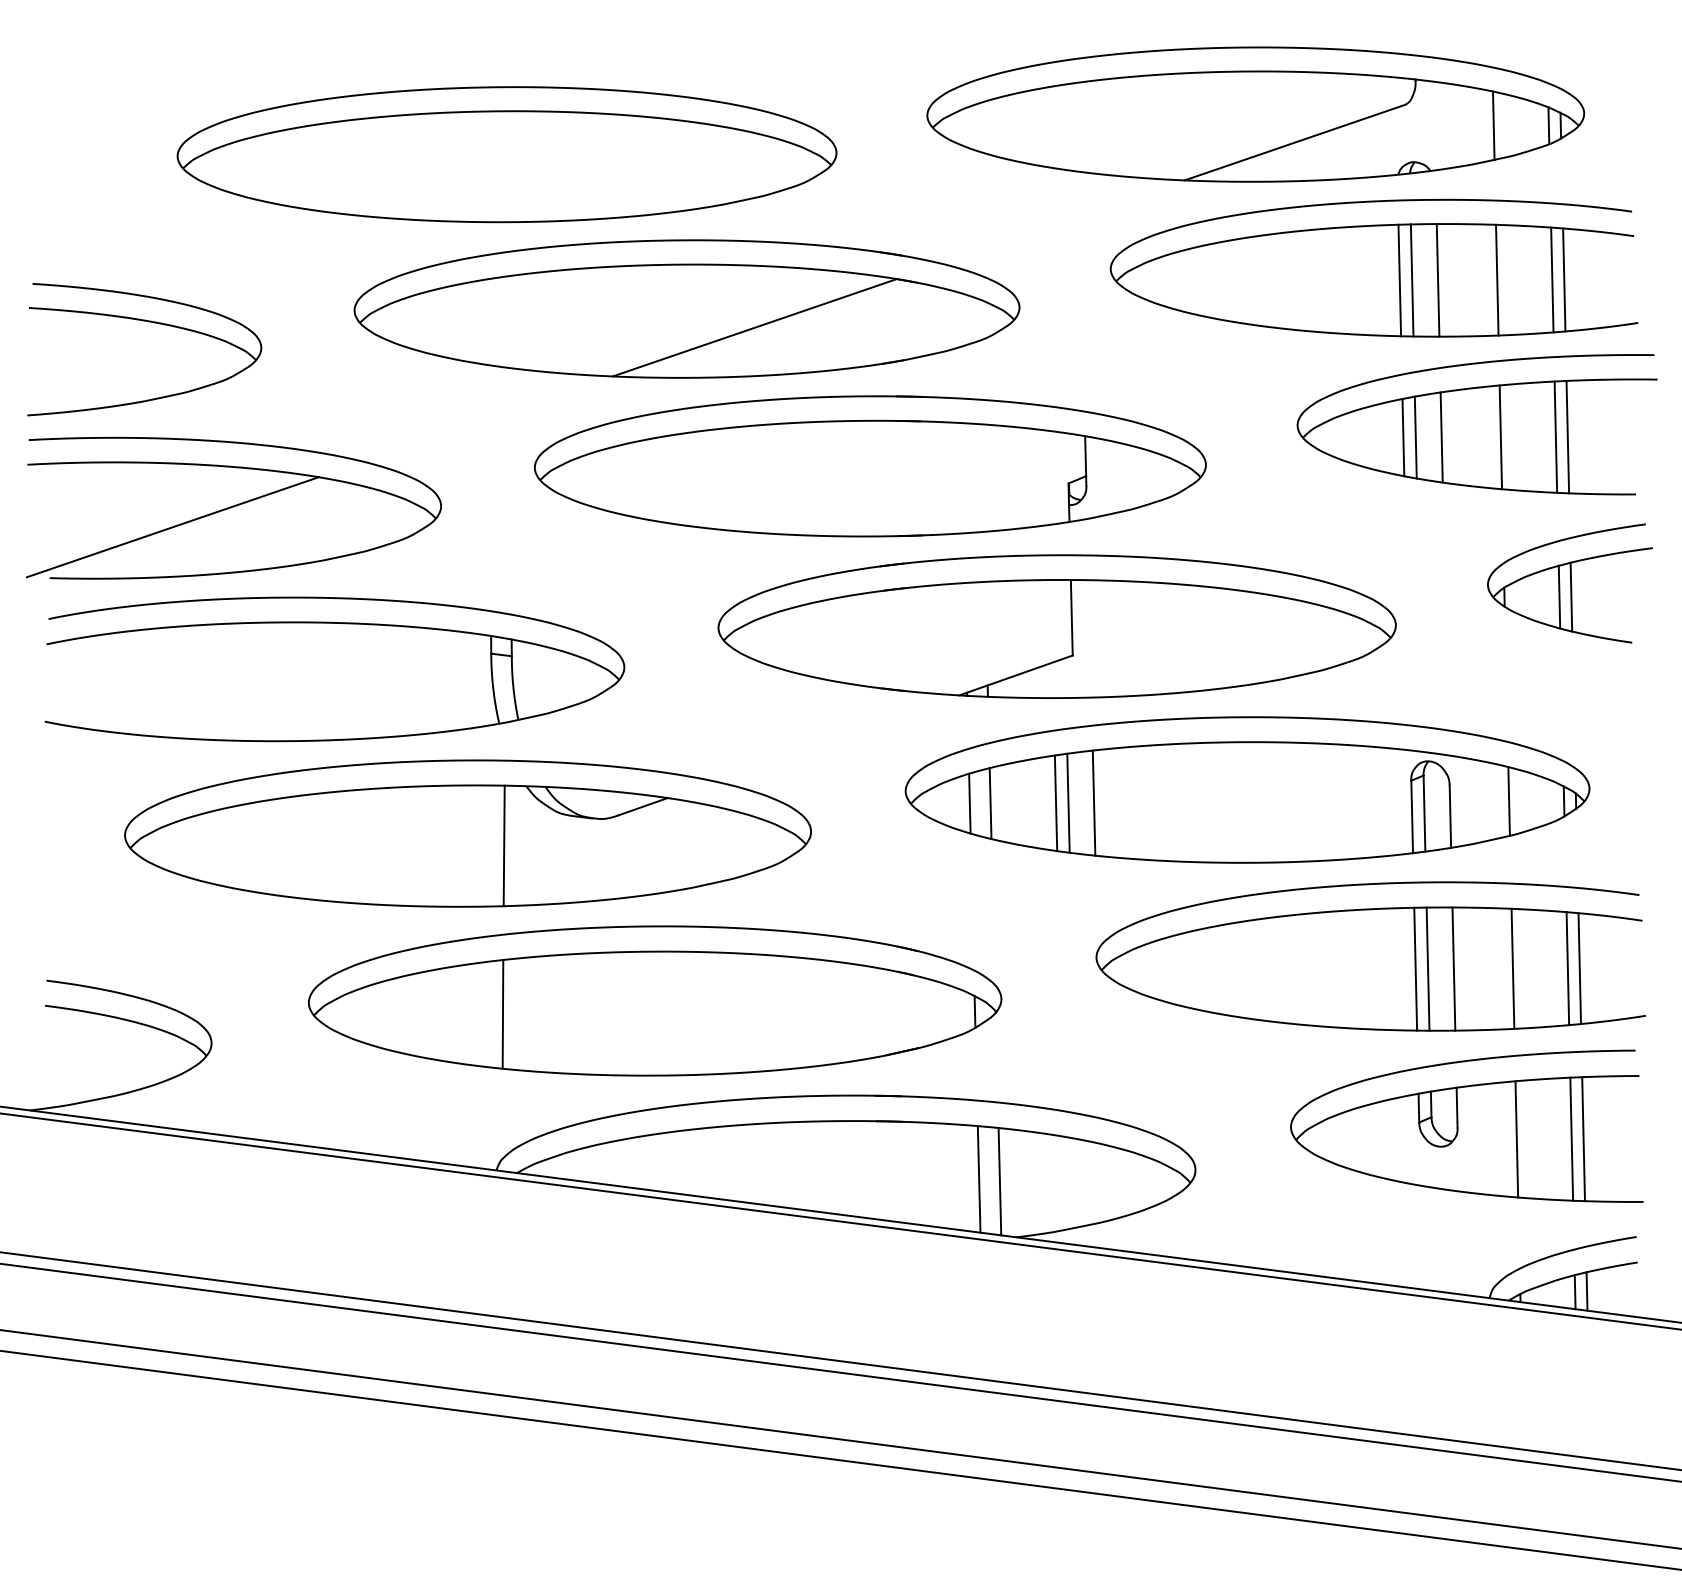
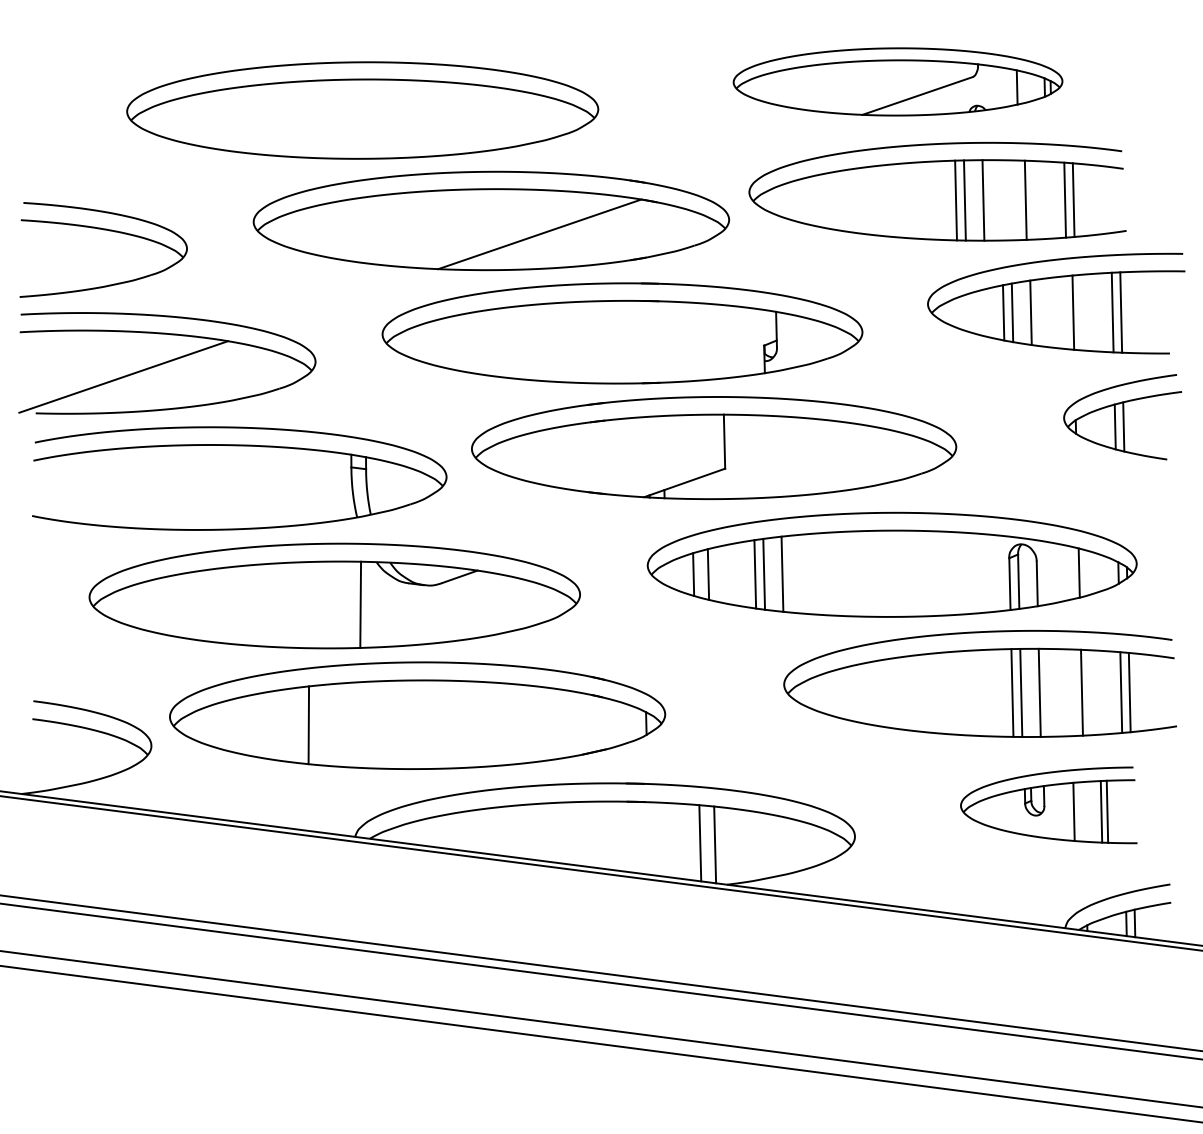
part: (1254, 114) -> (897, 81), size x0.7
part: (1373, 267) -> (937, 191), moved
part: (1057, 625) -> (714, 447), moved
part: (654, 1000) -> (417, 715), moved
part: (1466, 1126) -> (1048, 805), size x0.7

